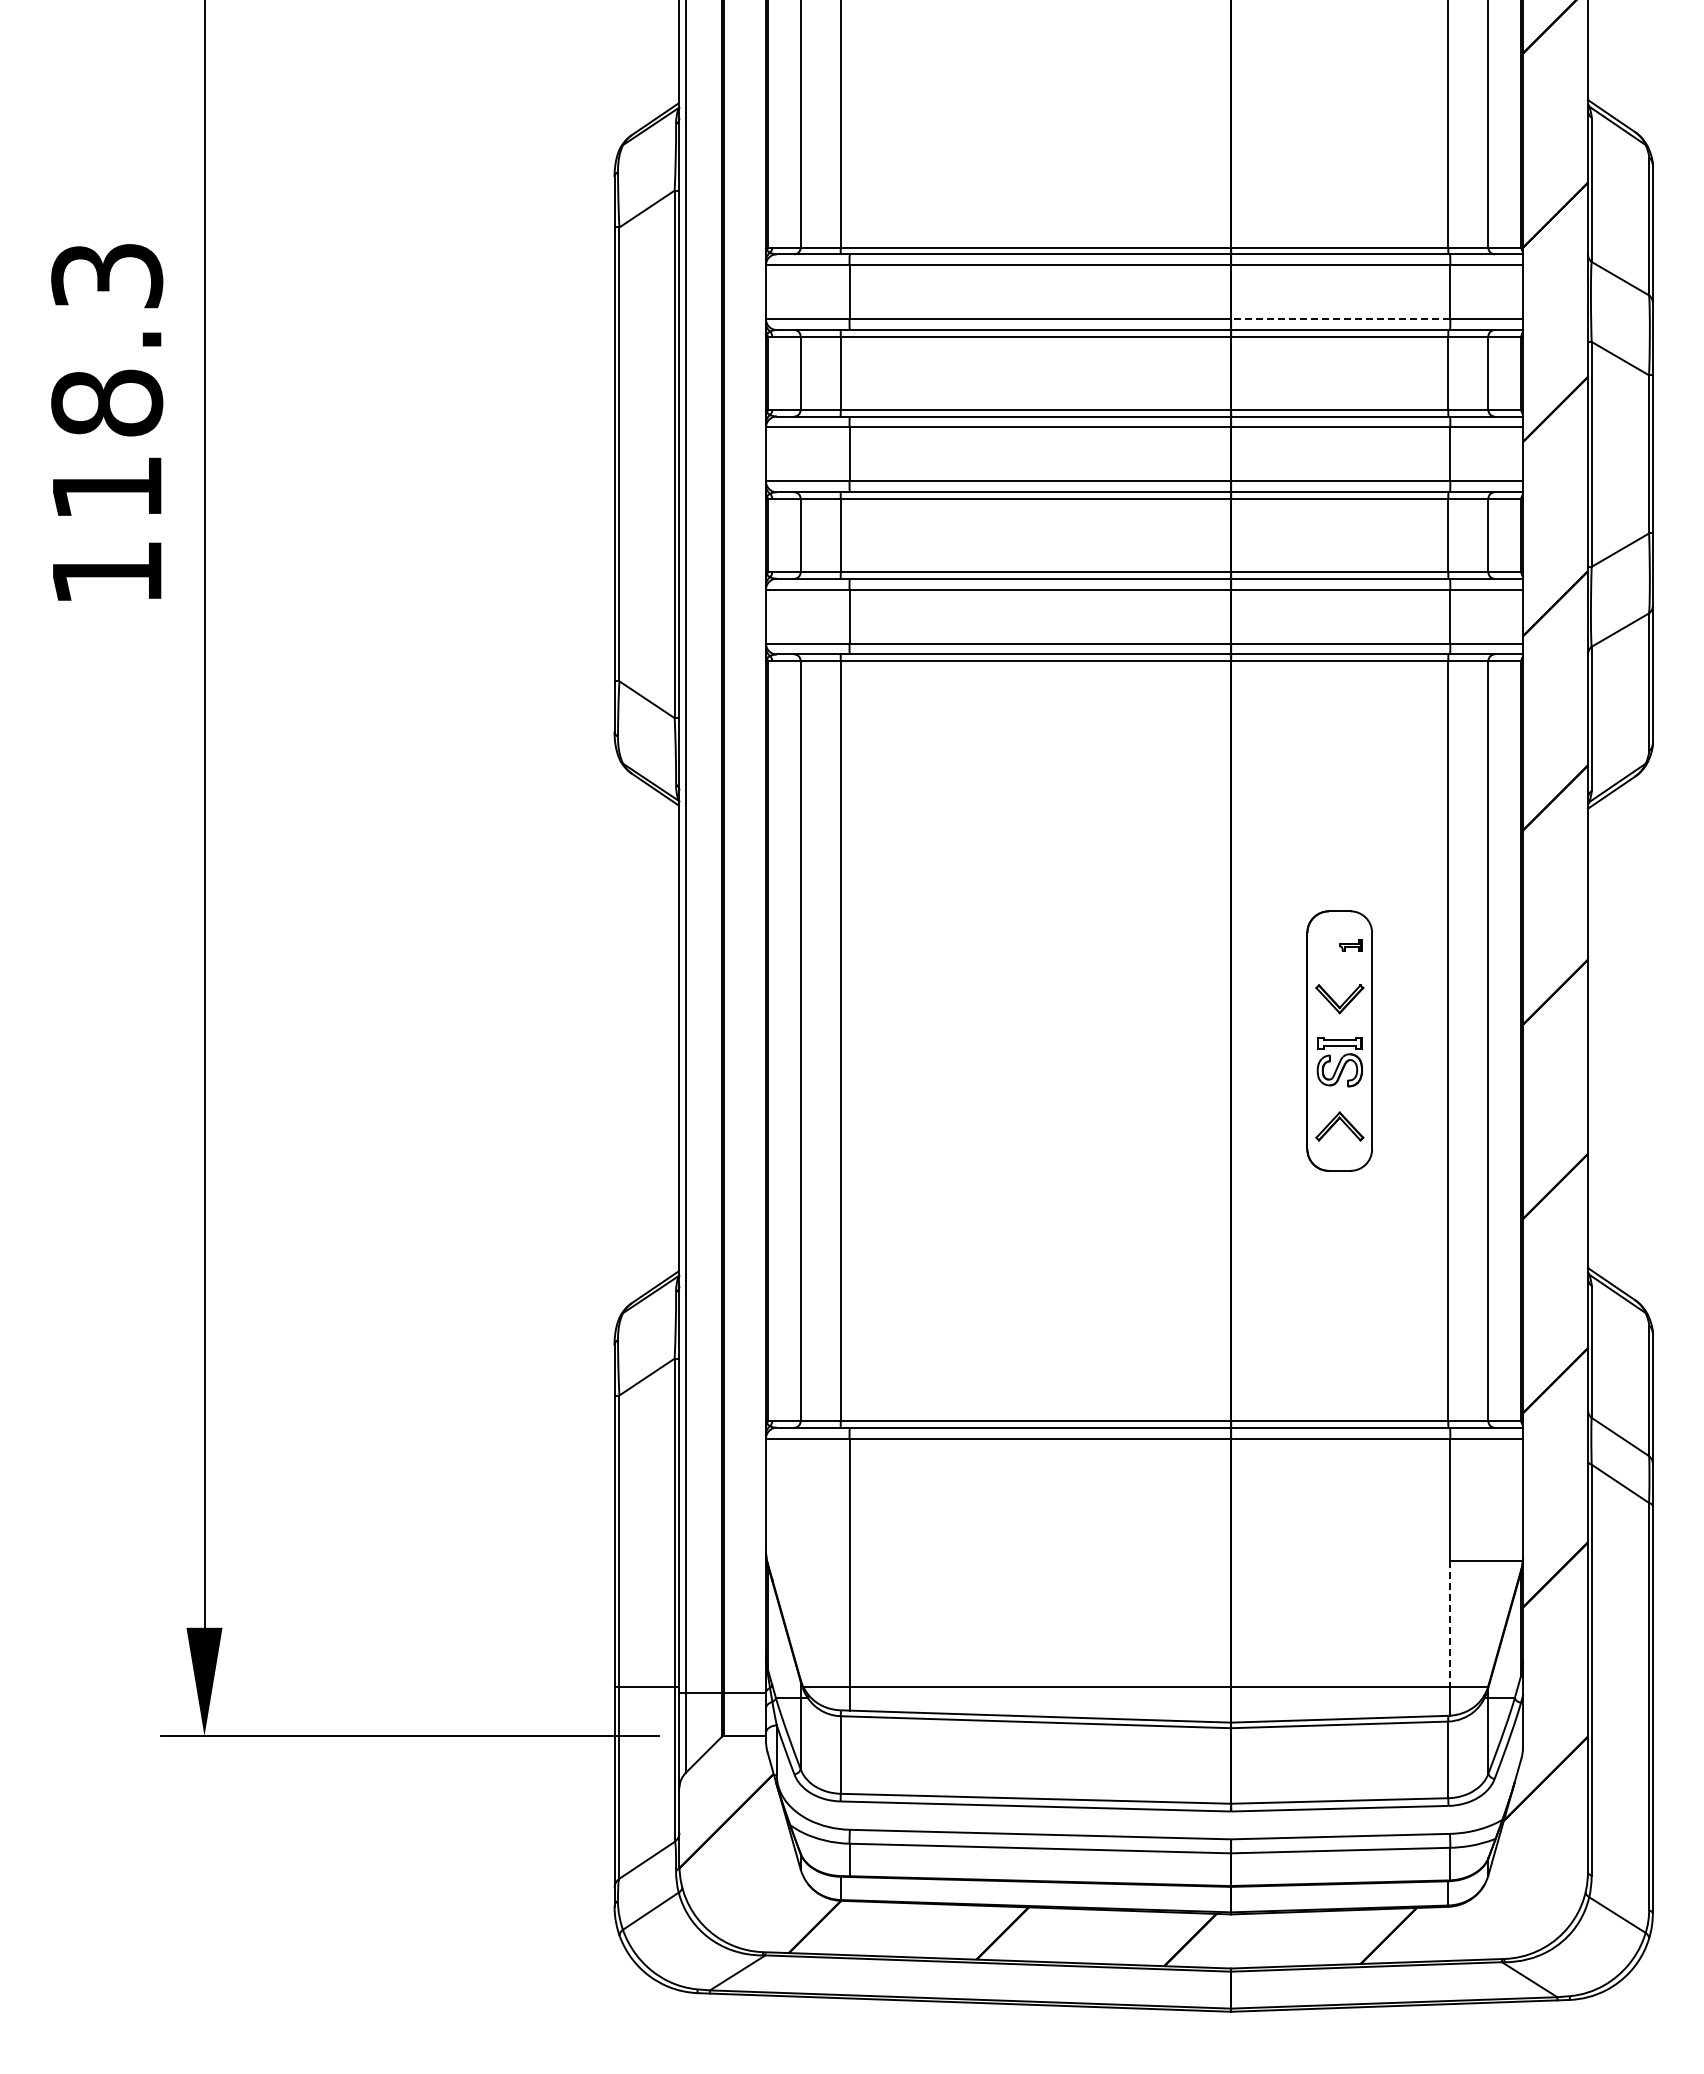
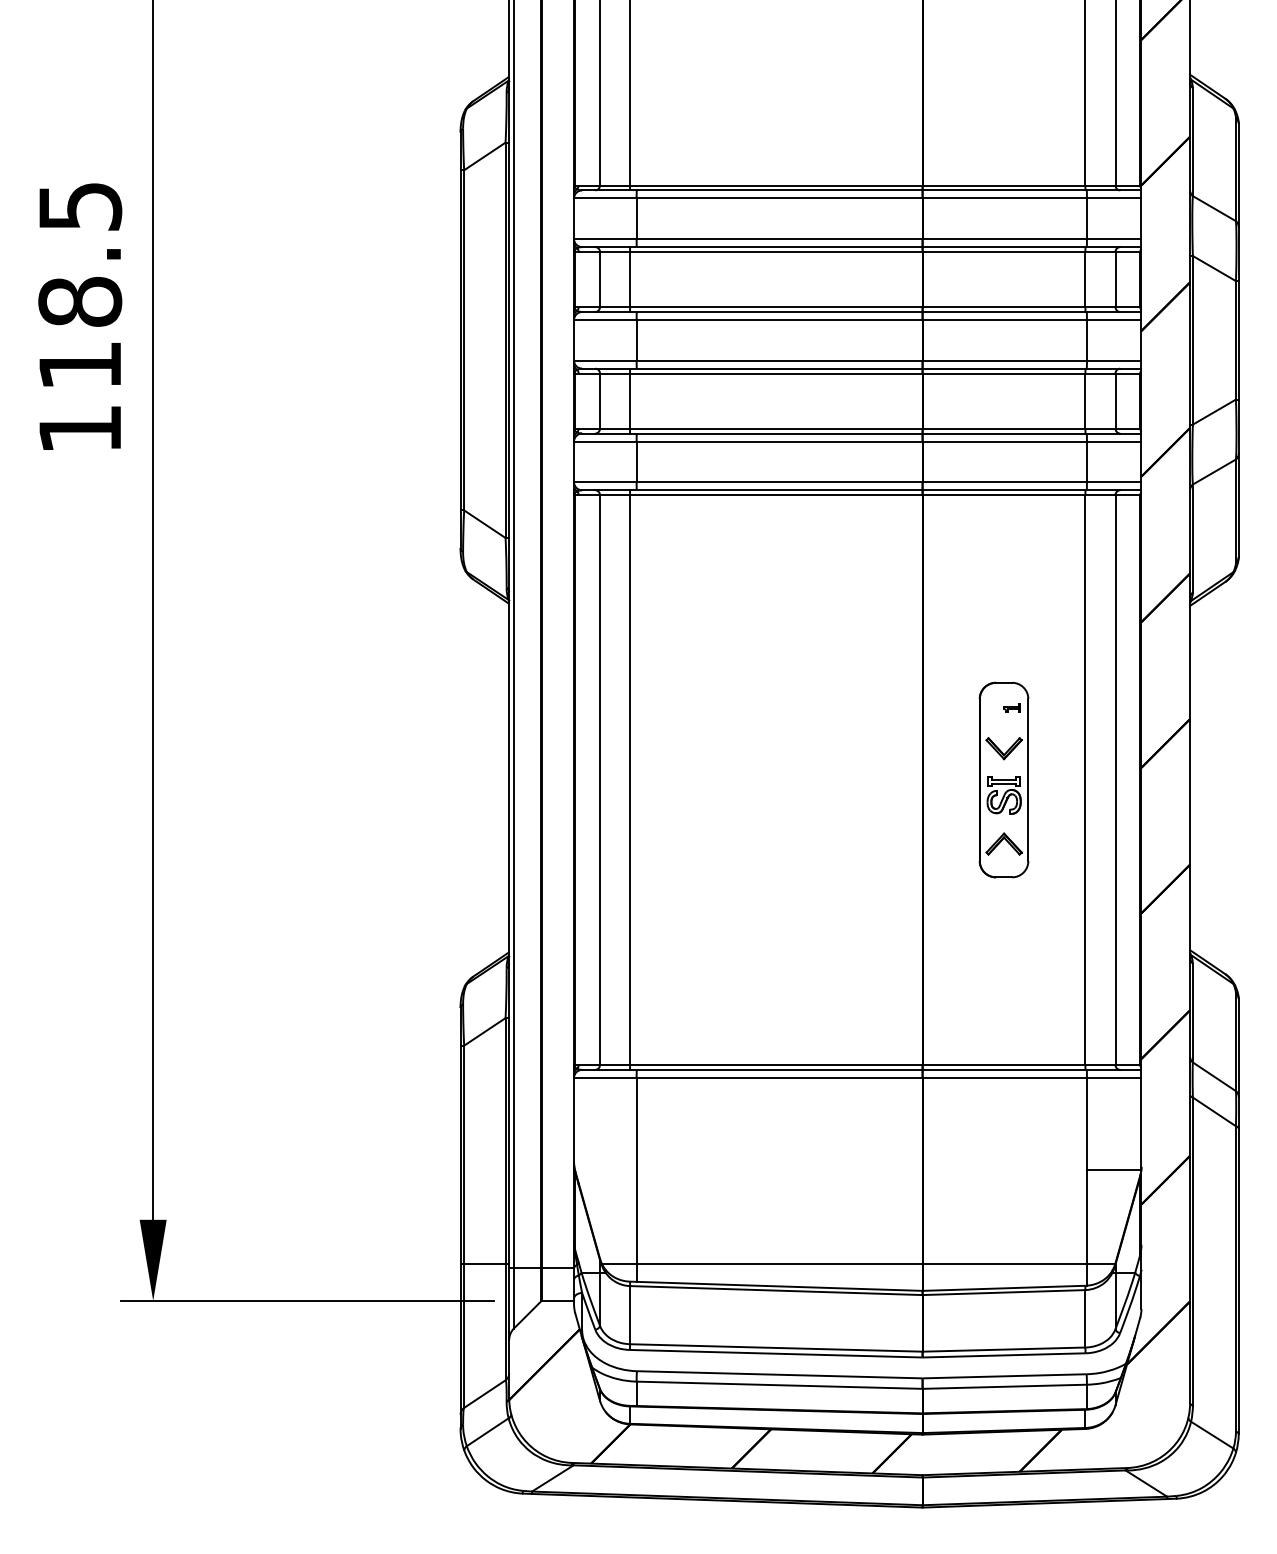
text: (106, 276) -> (79, 207), 118.3 -> 118.5
line: (1340, 319) -> (1004, 239), dashed -> solid
line: (1450, 1624) -> (1087, 1217), dashed -> solid

